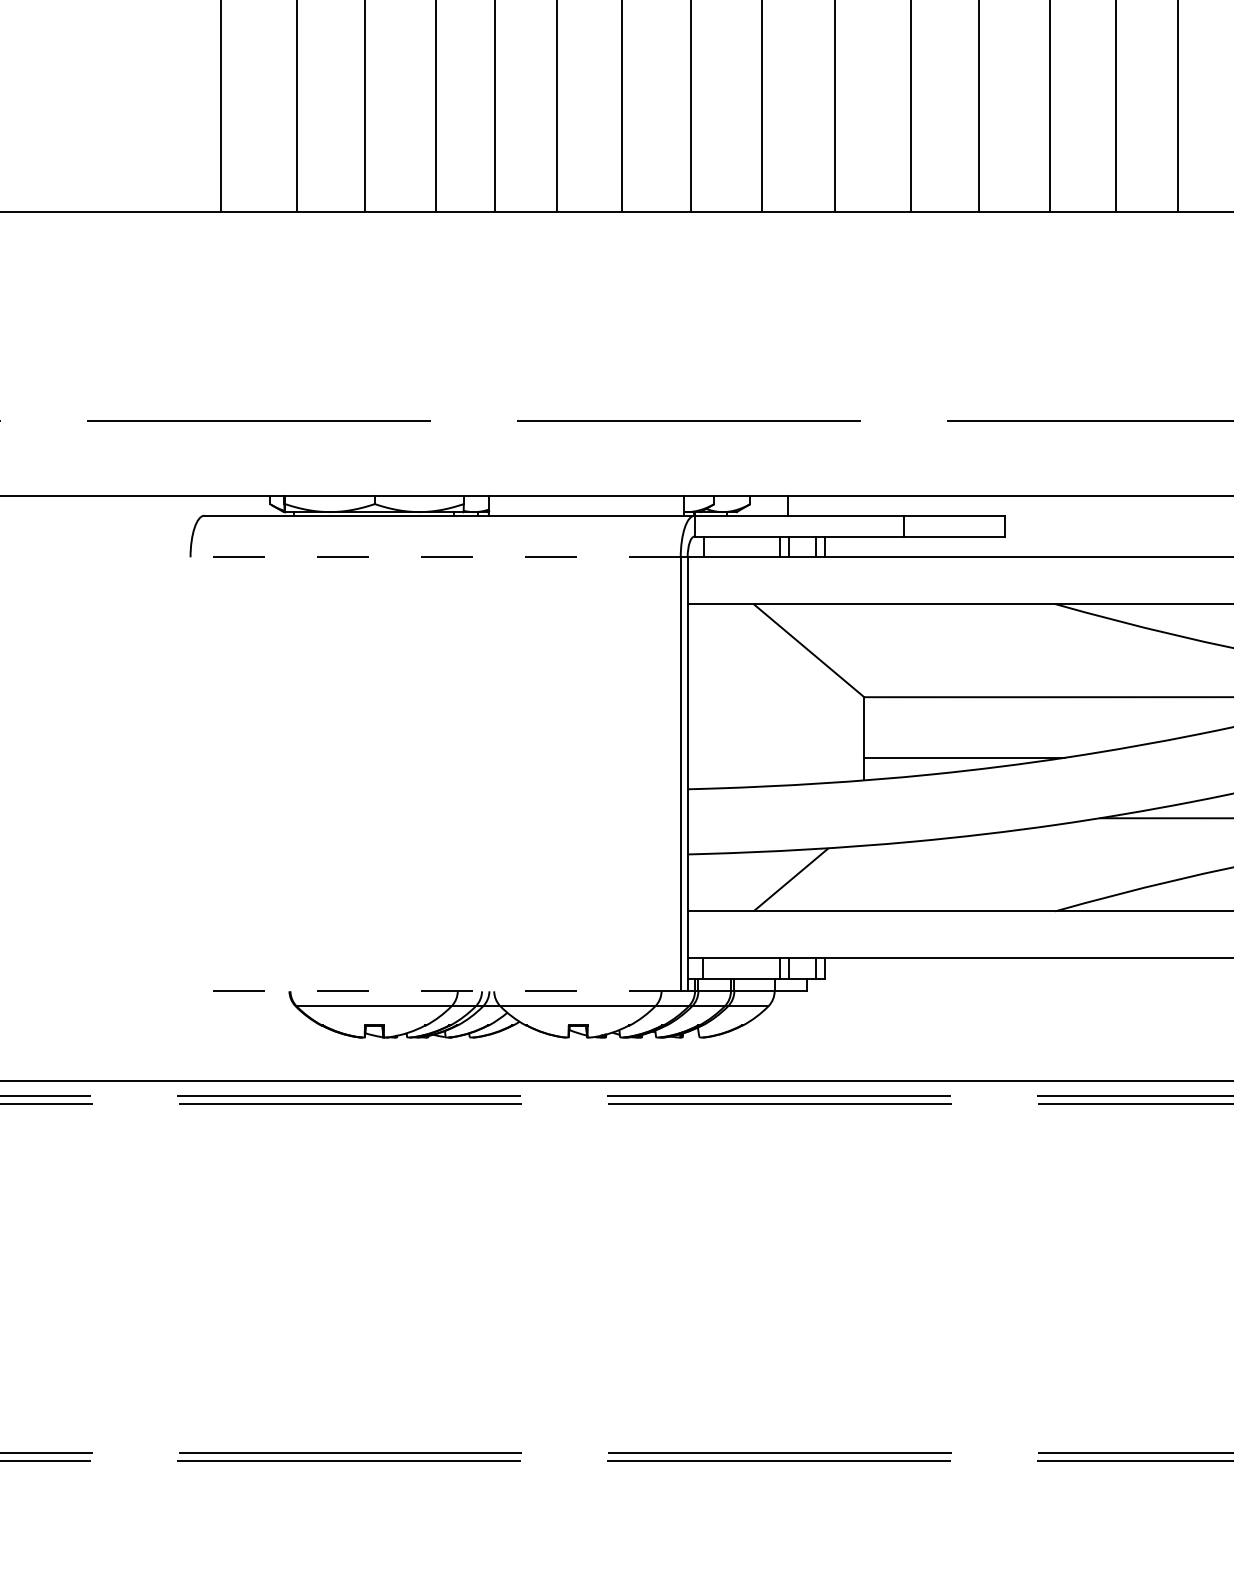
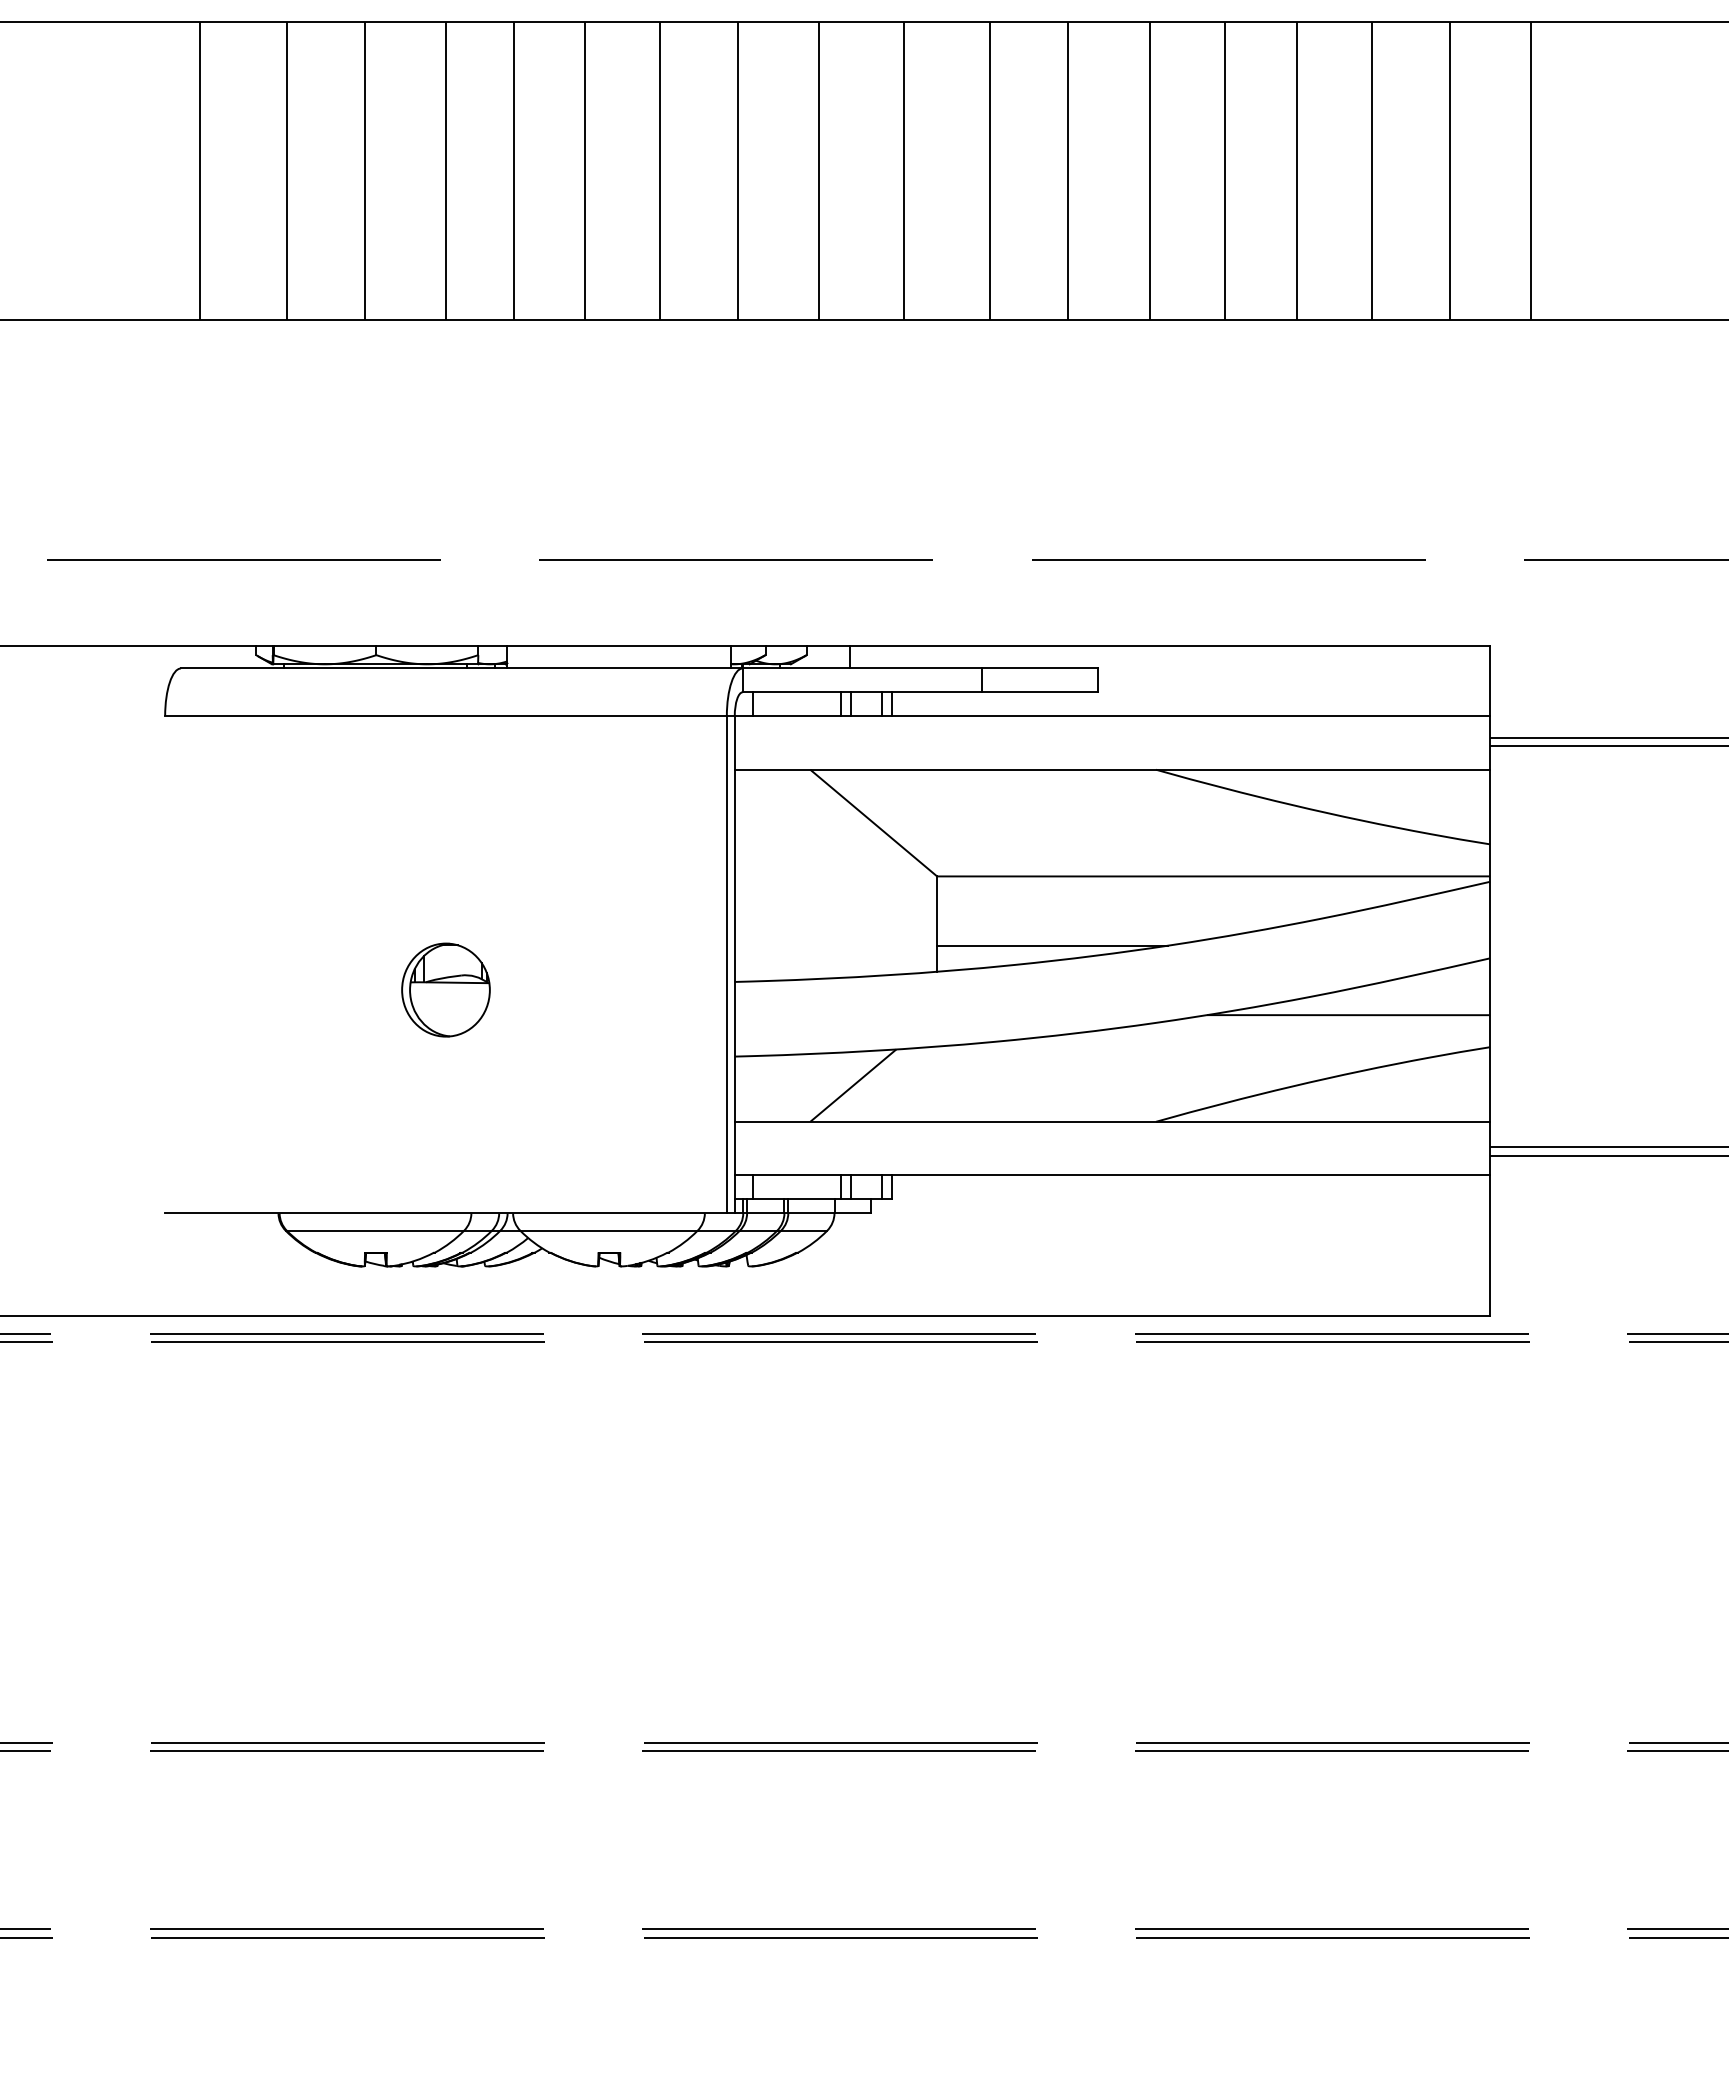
line: (436, 557) -> (446, 716), dashed -> solid
part: (435, 795) -> (445, 989), added
line: (436, 991) -> (446, 1213), dashed -> solid

